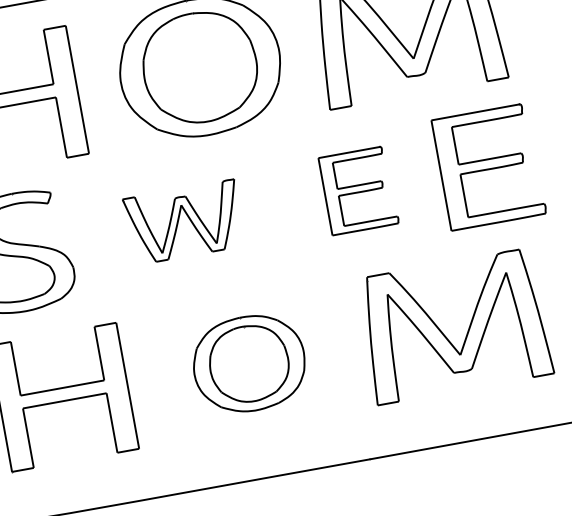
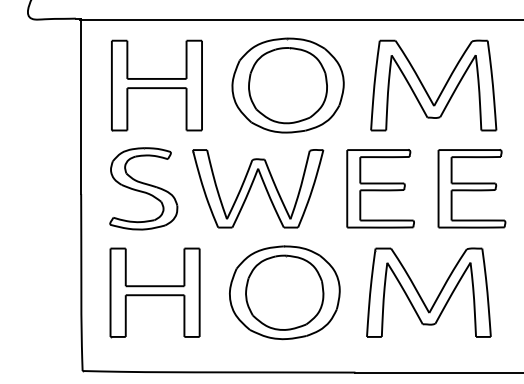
part: (358, 190) -> (380, 188), size x1.43
part: (184, 221) -> (258, 188), size x1.67
part: (248, 363) -> (284, 292), size x1.43

